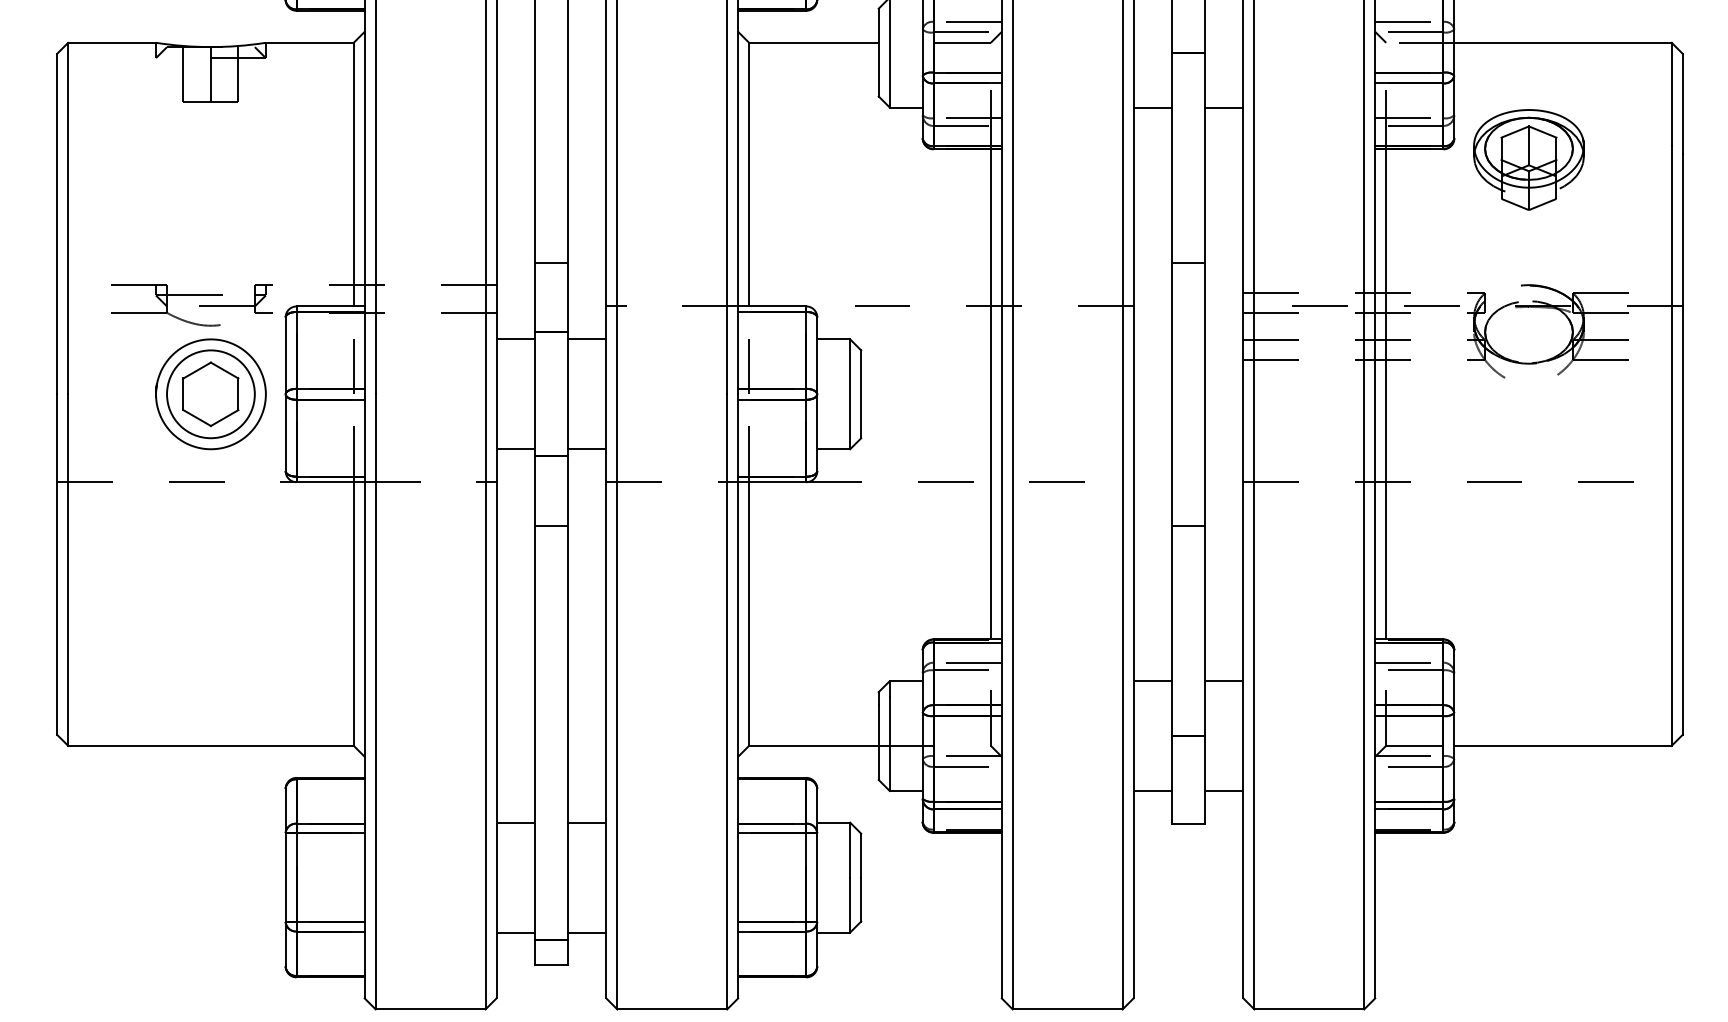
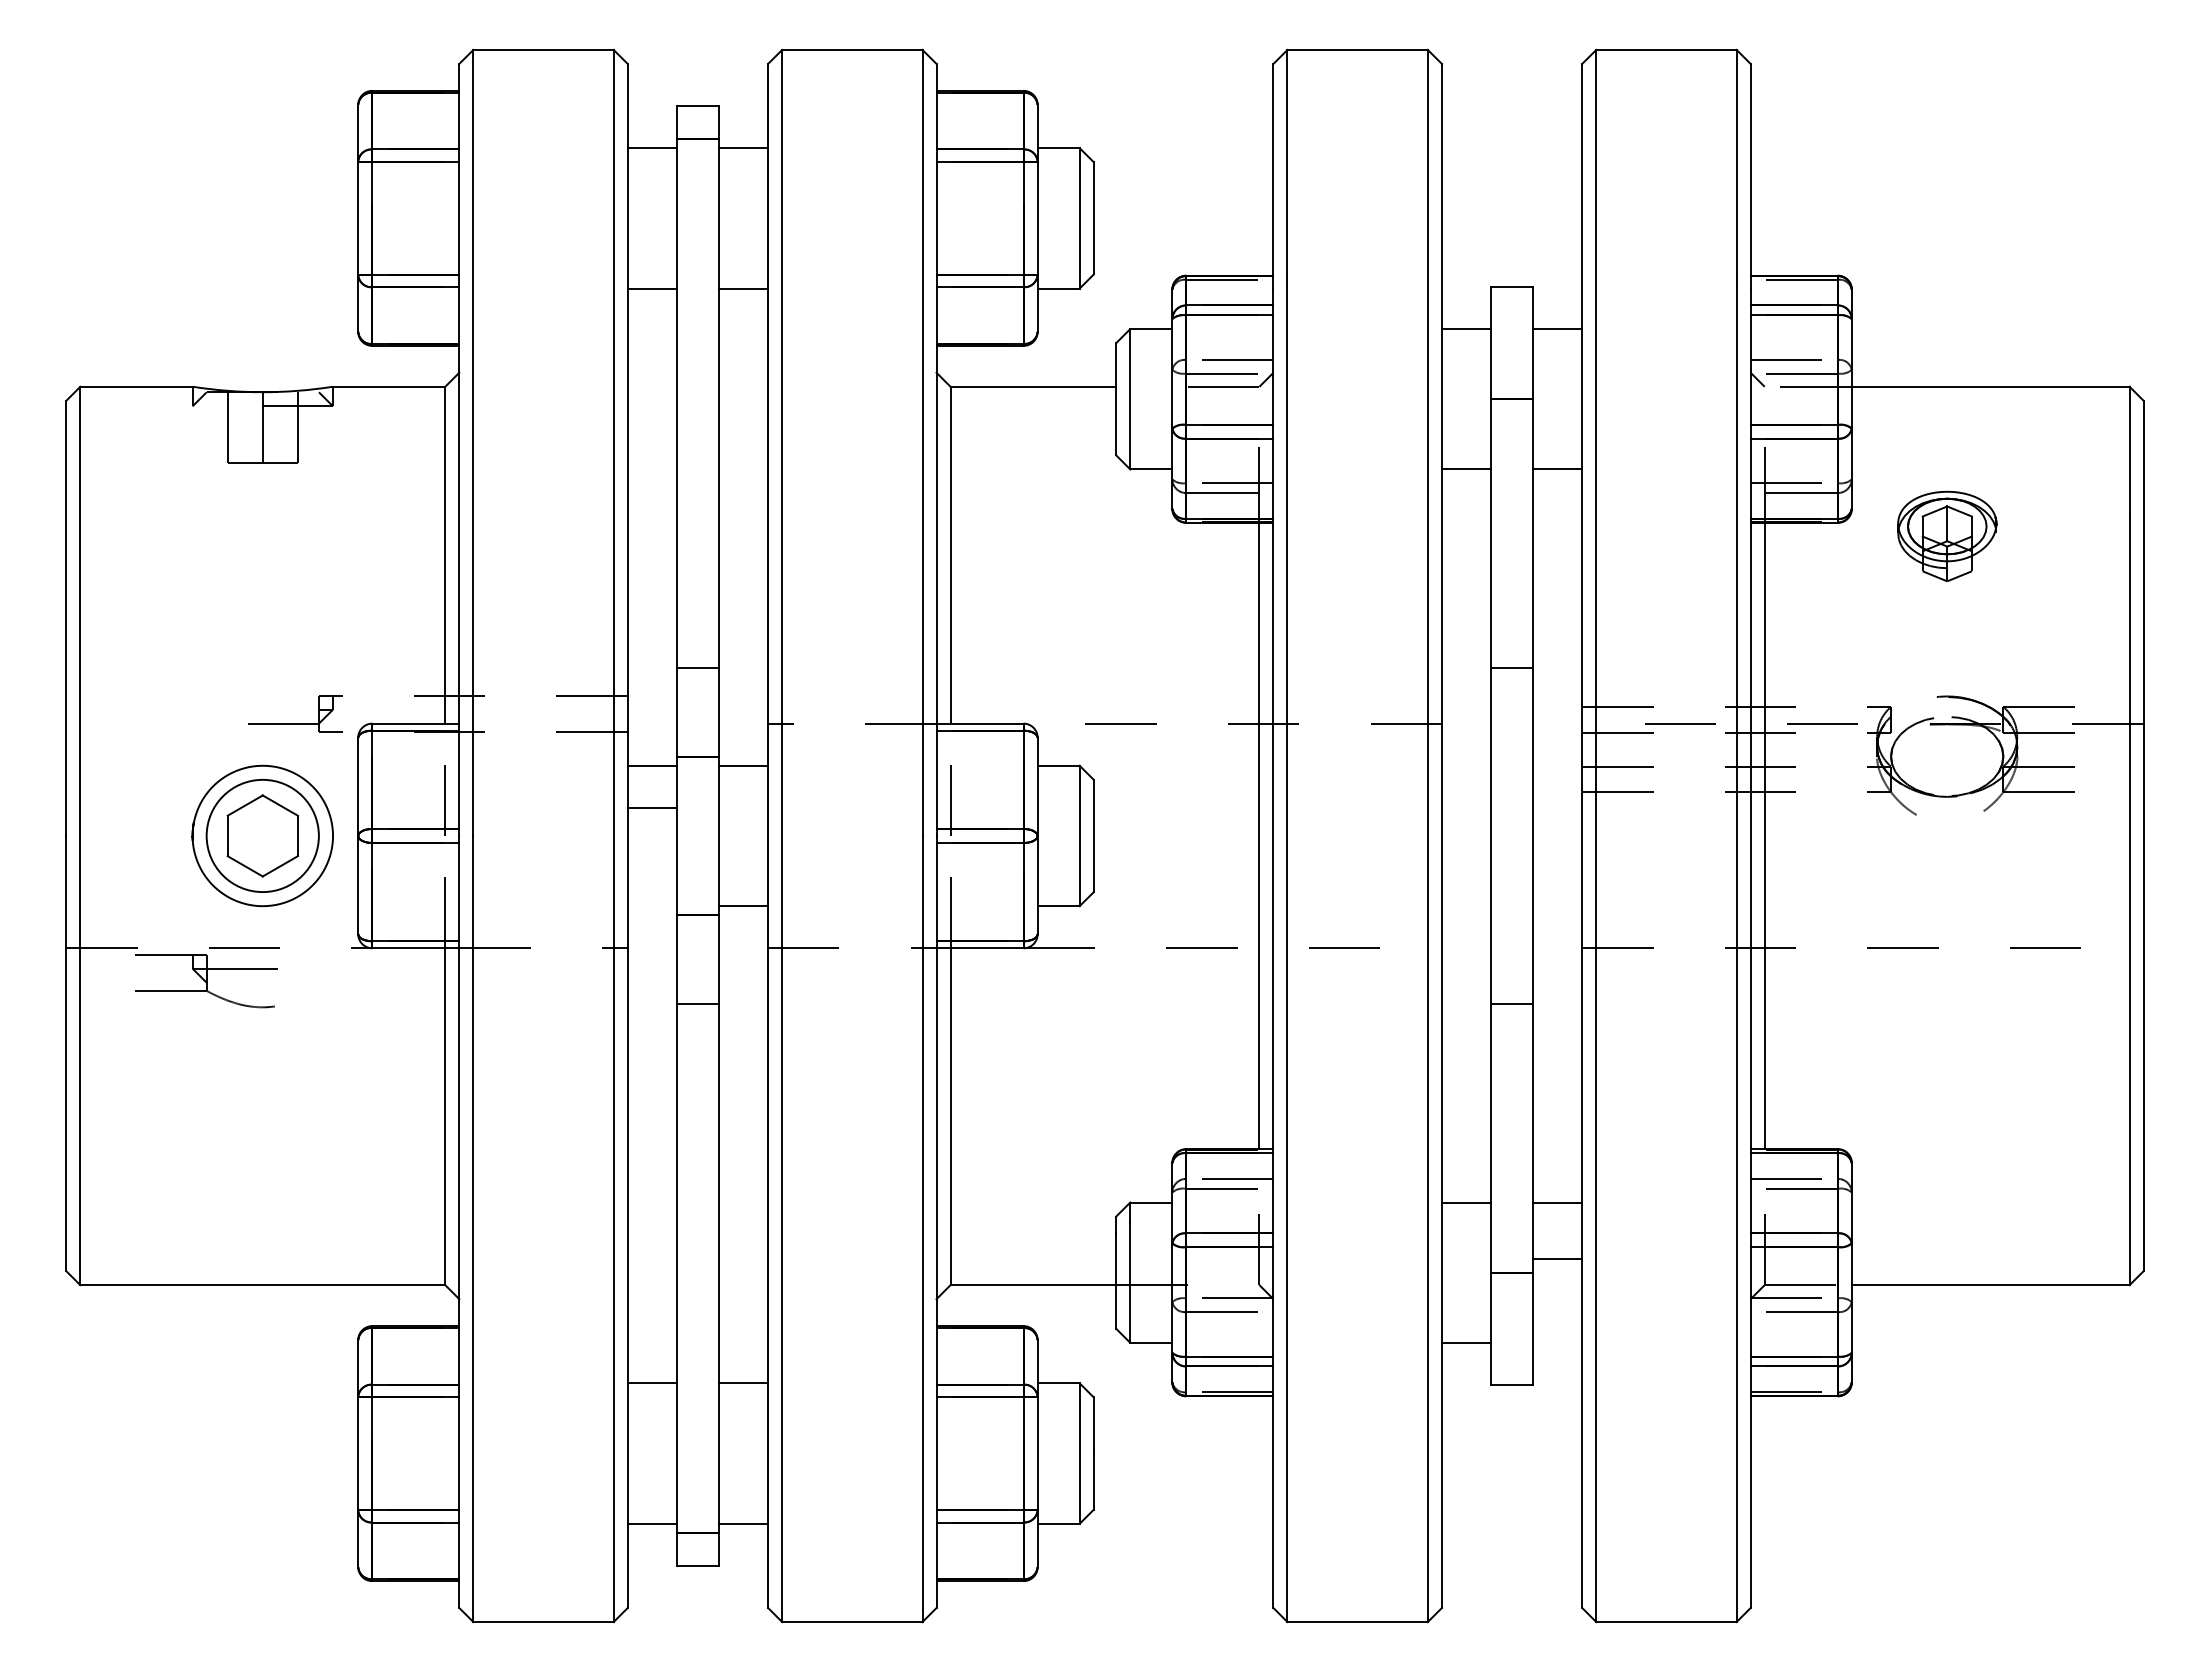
part: (1529, 159) -> (1947, 536), size x0.7
part: (166, 305) -> (206, 981), moved
line: (515, 449) -> (651, 808), moved
line: (1224, 790) -> (1557, 1258), moved

